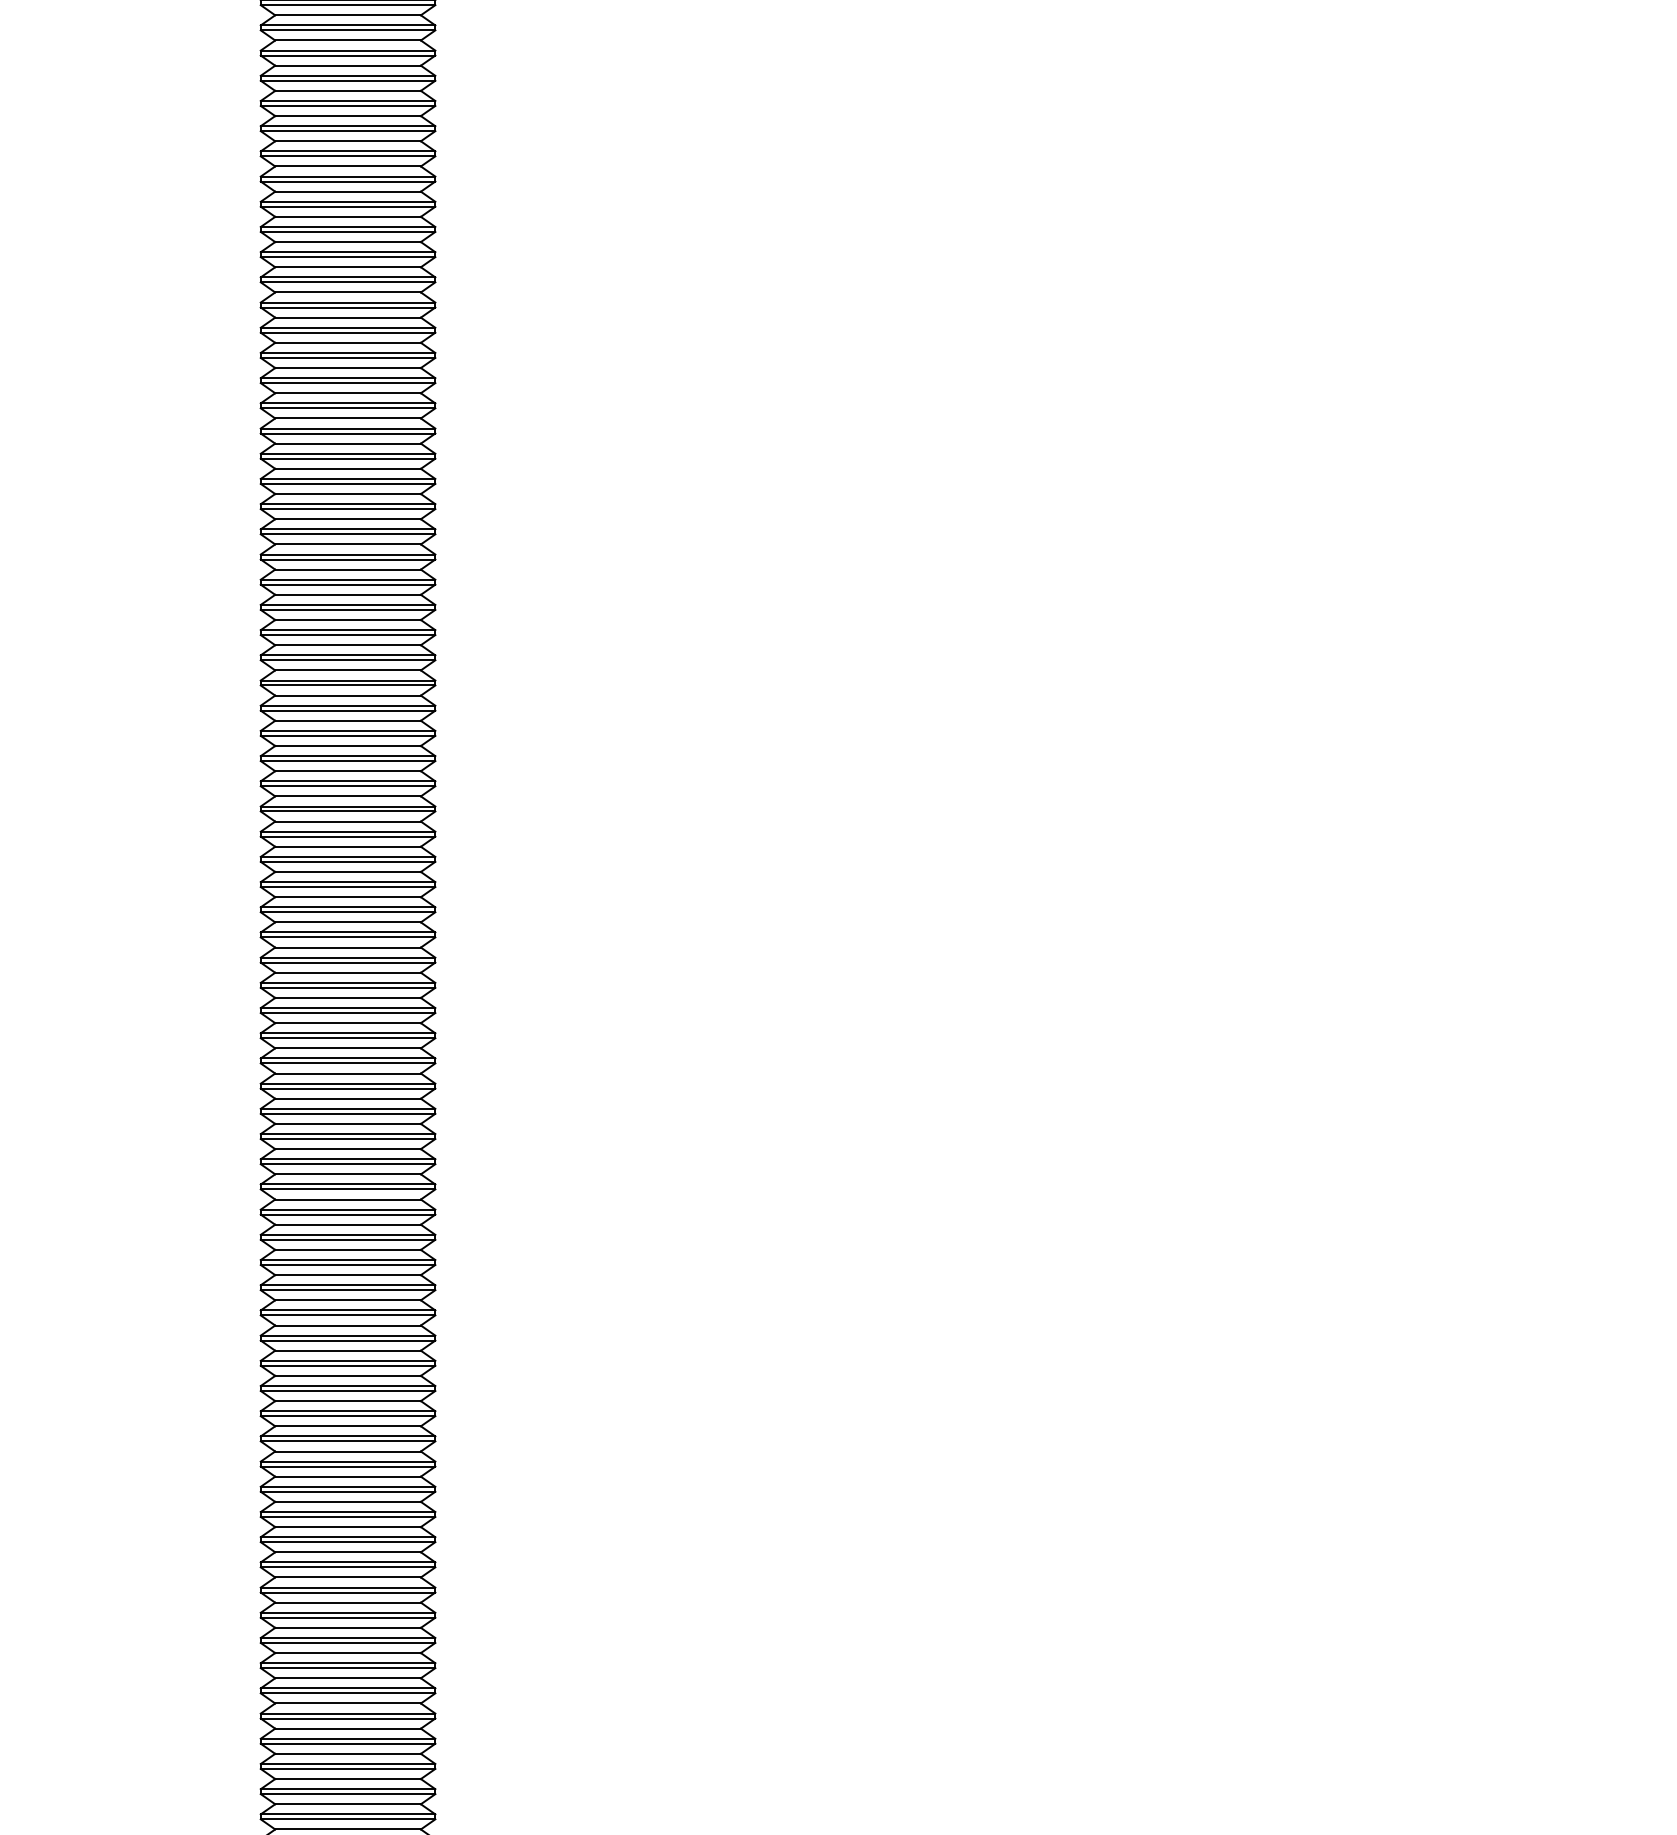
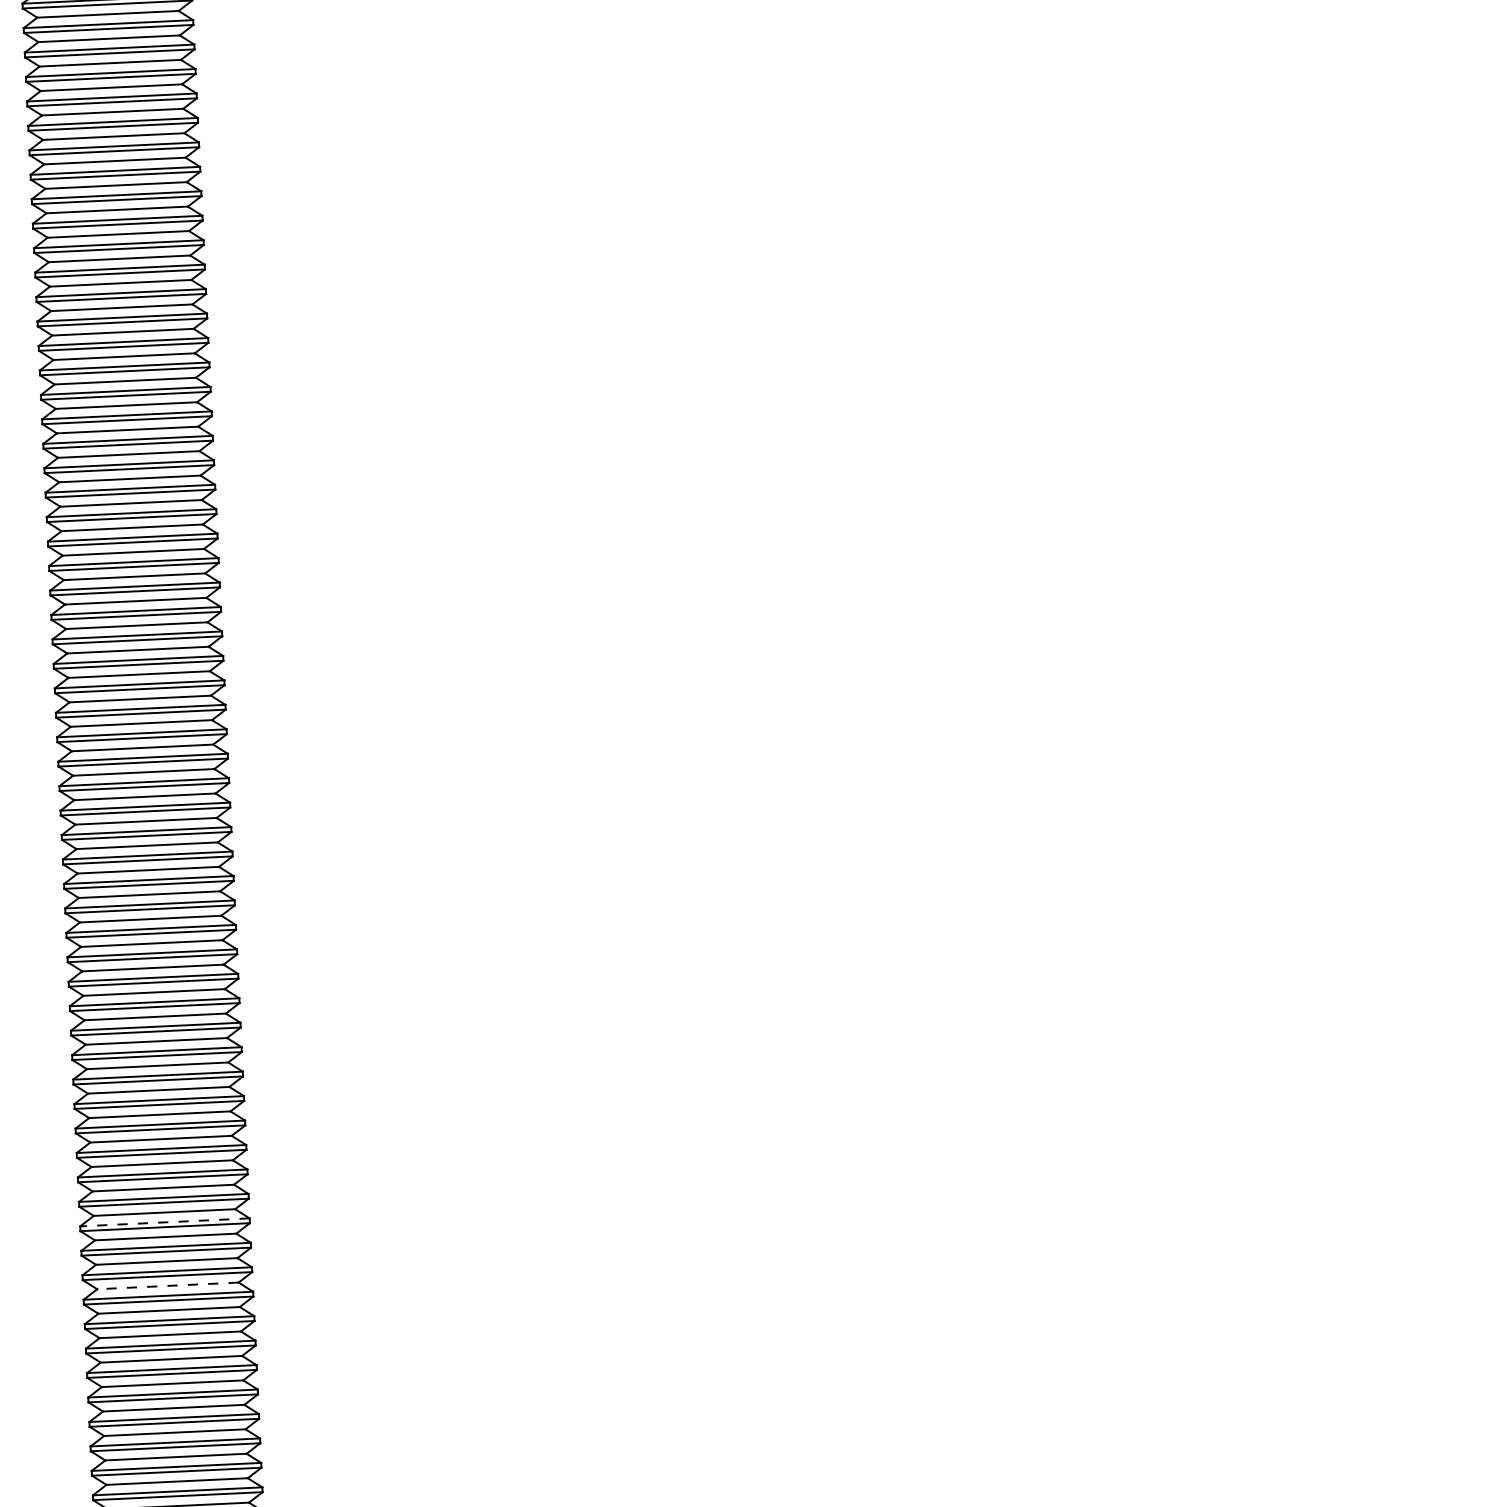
line: (347, 1184) -> (164, 1222), solid -> dashed
line: (348, 1249) -> (168, 1285), solid -> dashed

